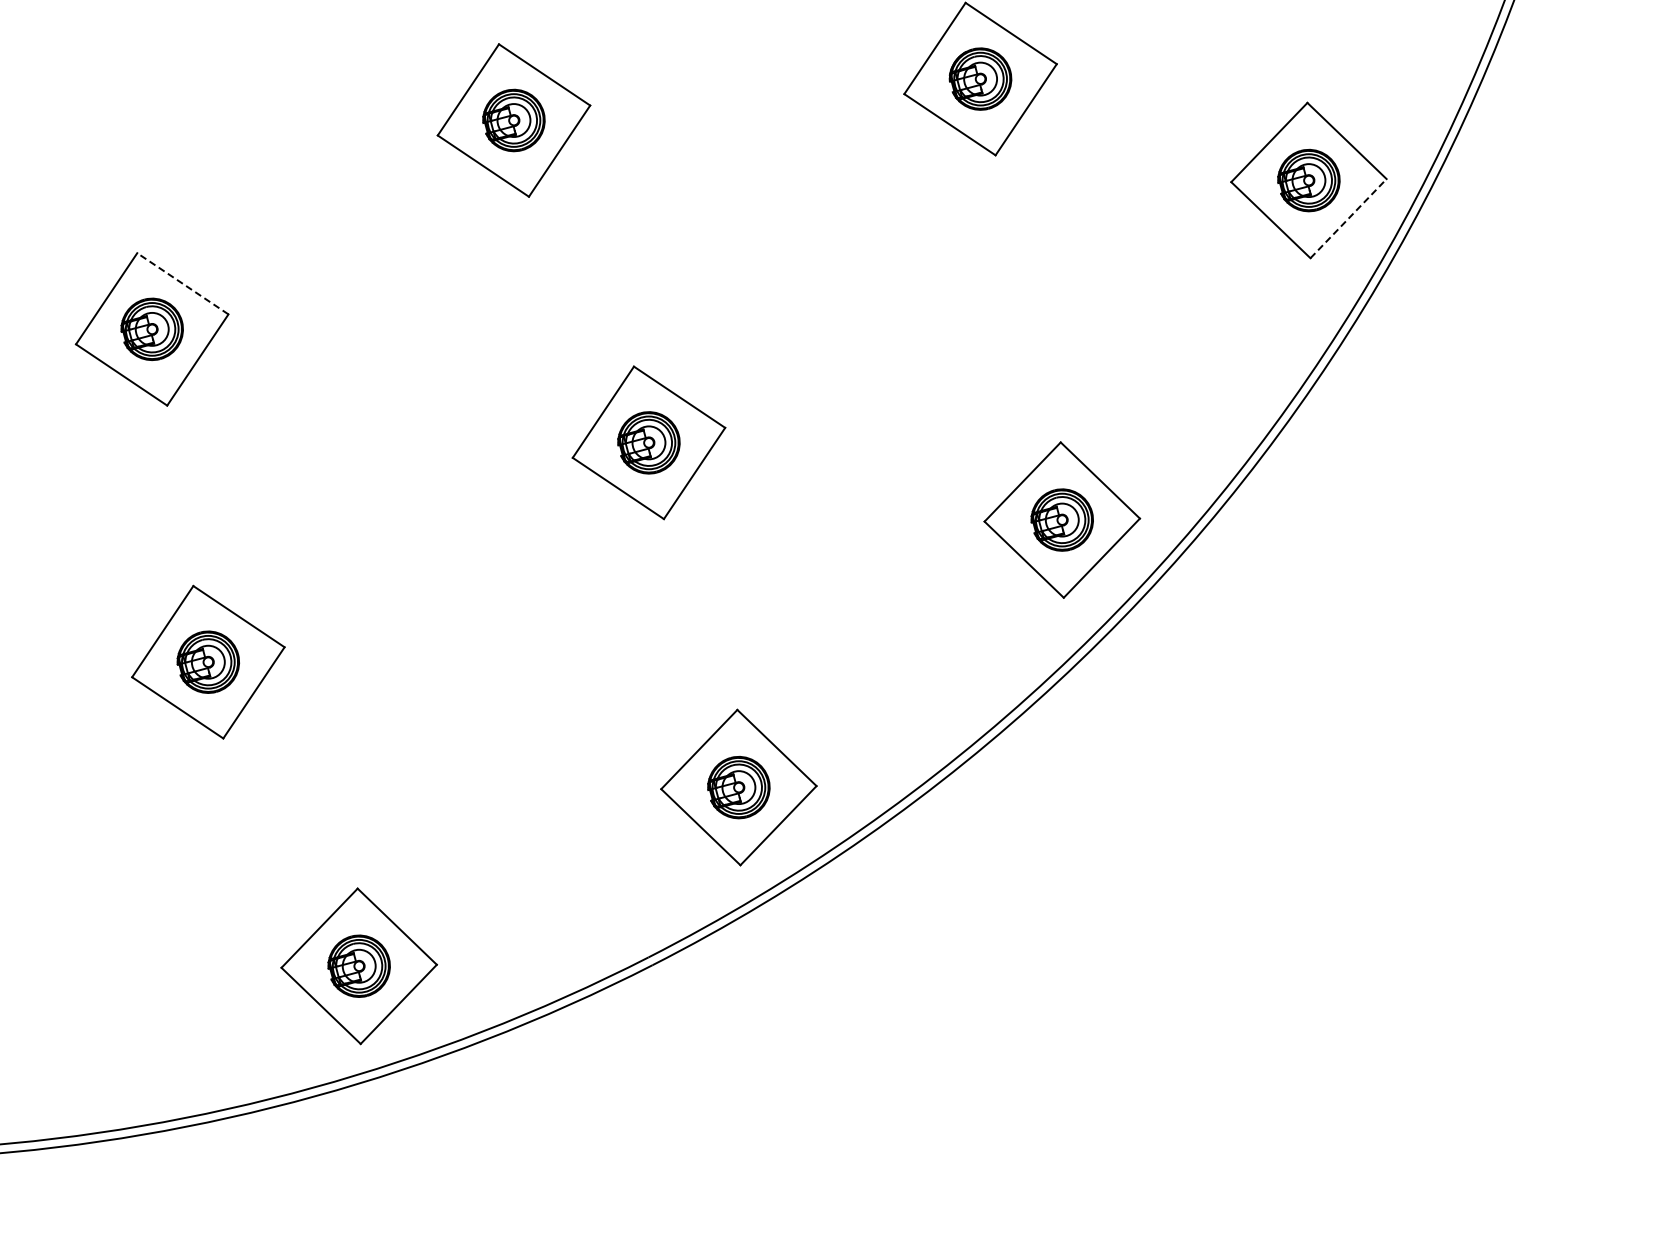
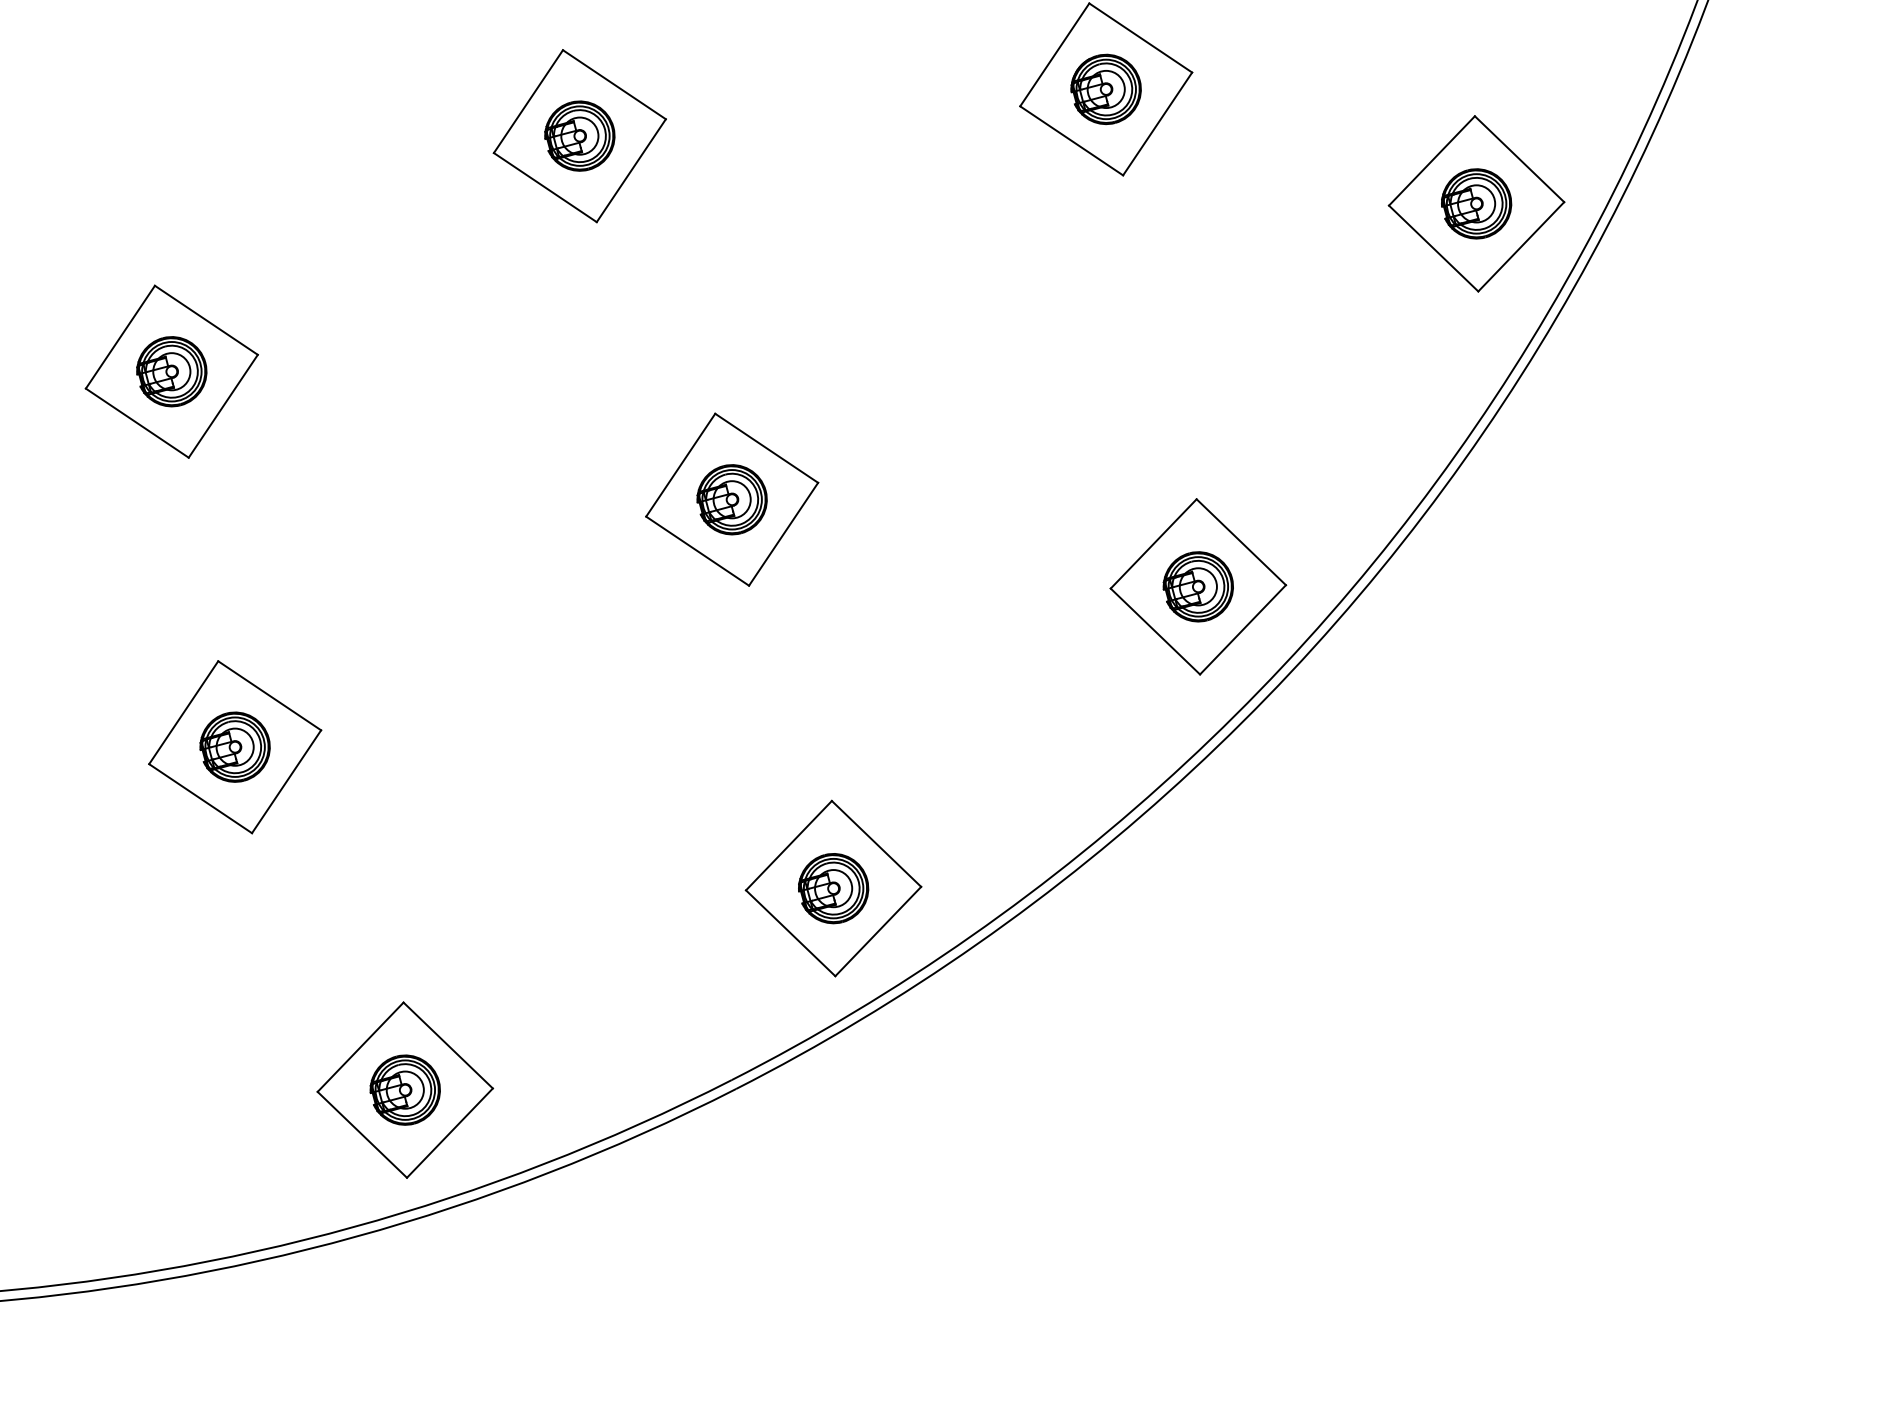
line: (1348, 218) -> (1521, 246), dashed -> solid
line: (182, 283) -> (205, 319), dashed -> solid

